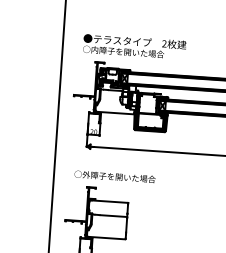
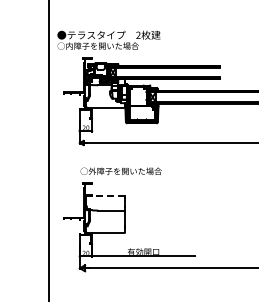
text: (134, 46) -> (108, 39), moved
text: (114, 175) -> (120, 170), moved
line: (109, 201) -> (106, 196), solid -> dashed

